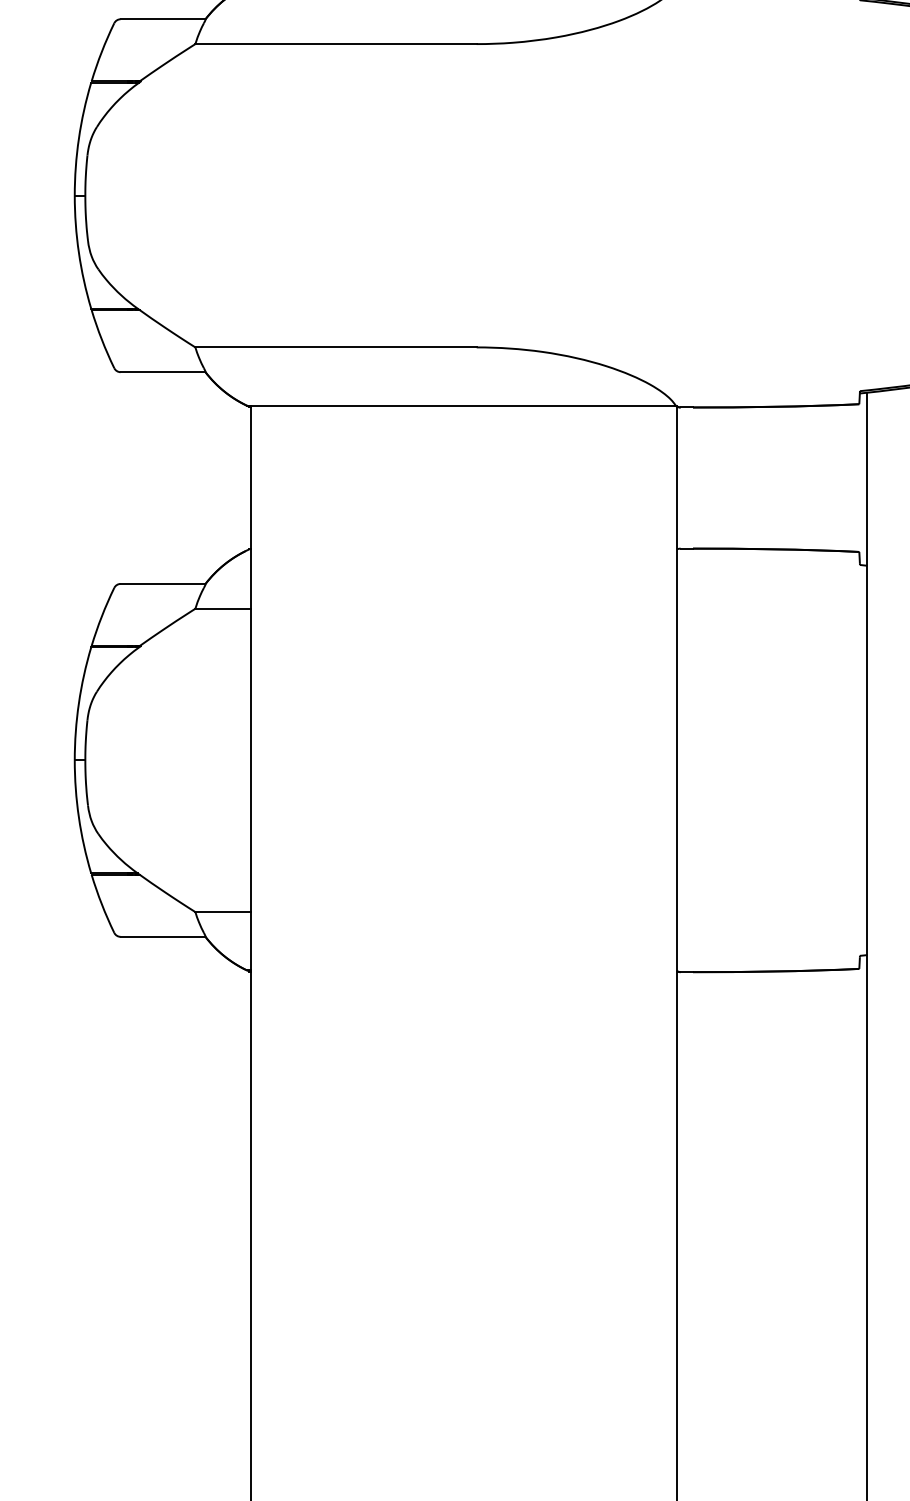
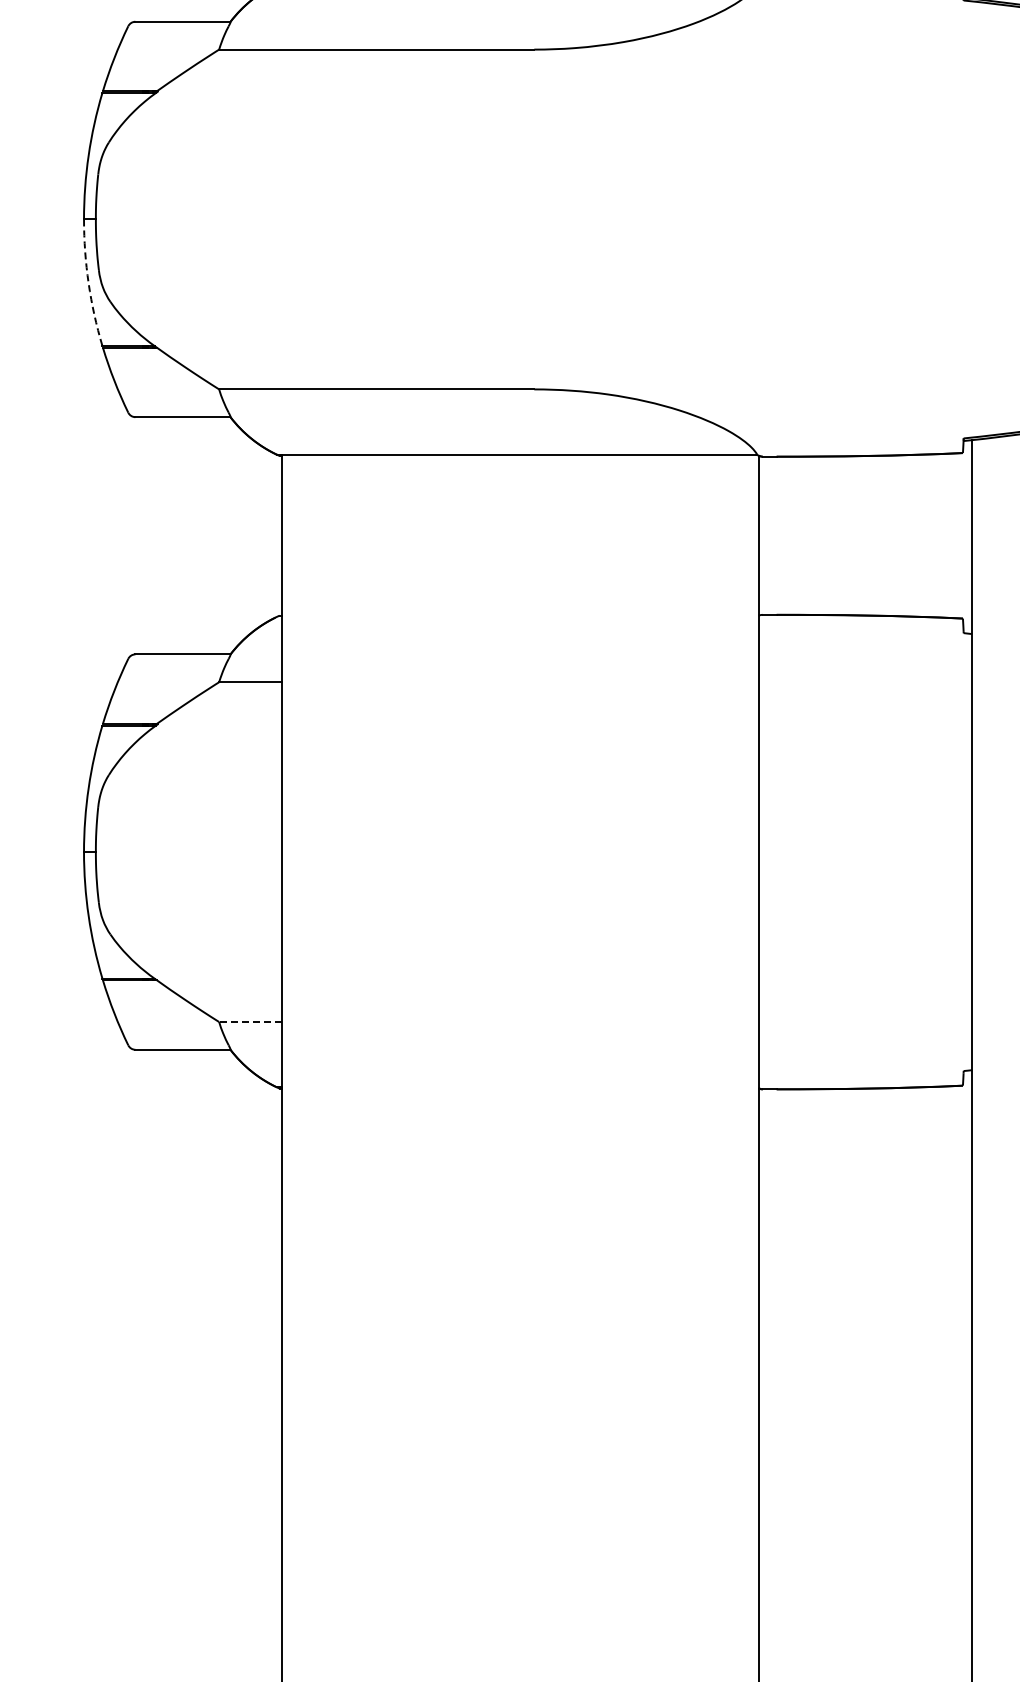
arc: (78, 252) -> (88, 283), solid -> dashed
line: (222, 912) -> (249, 1022), solid -> dashed

